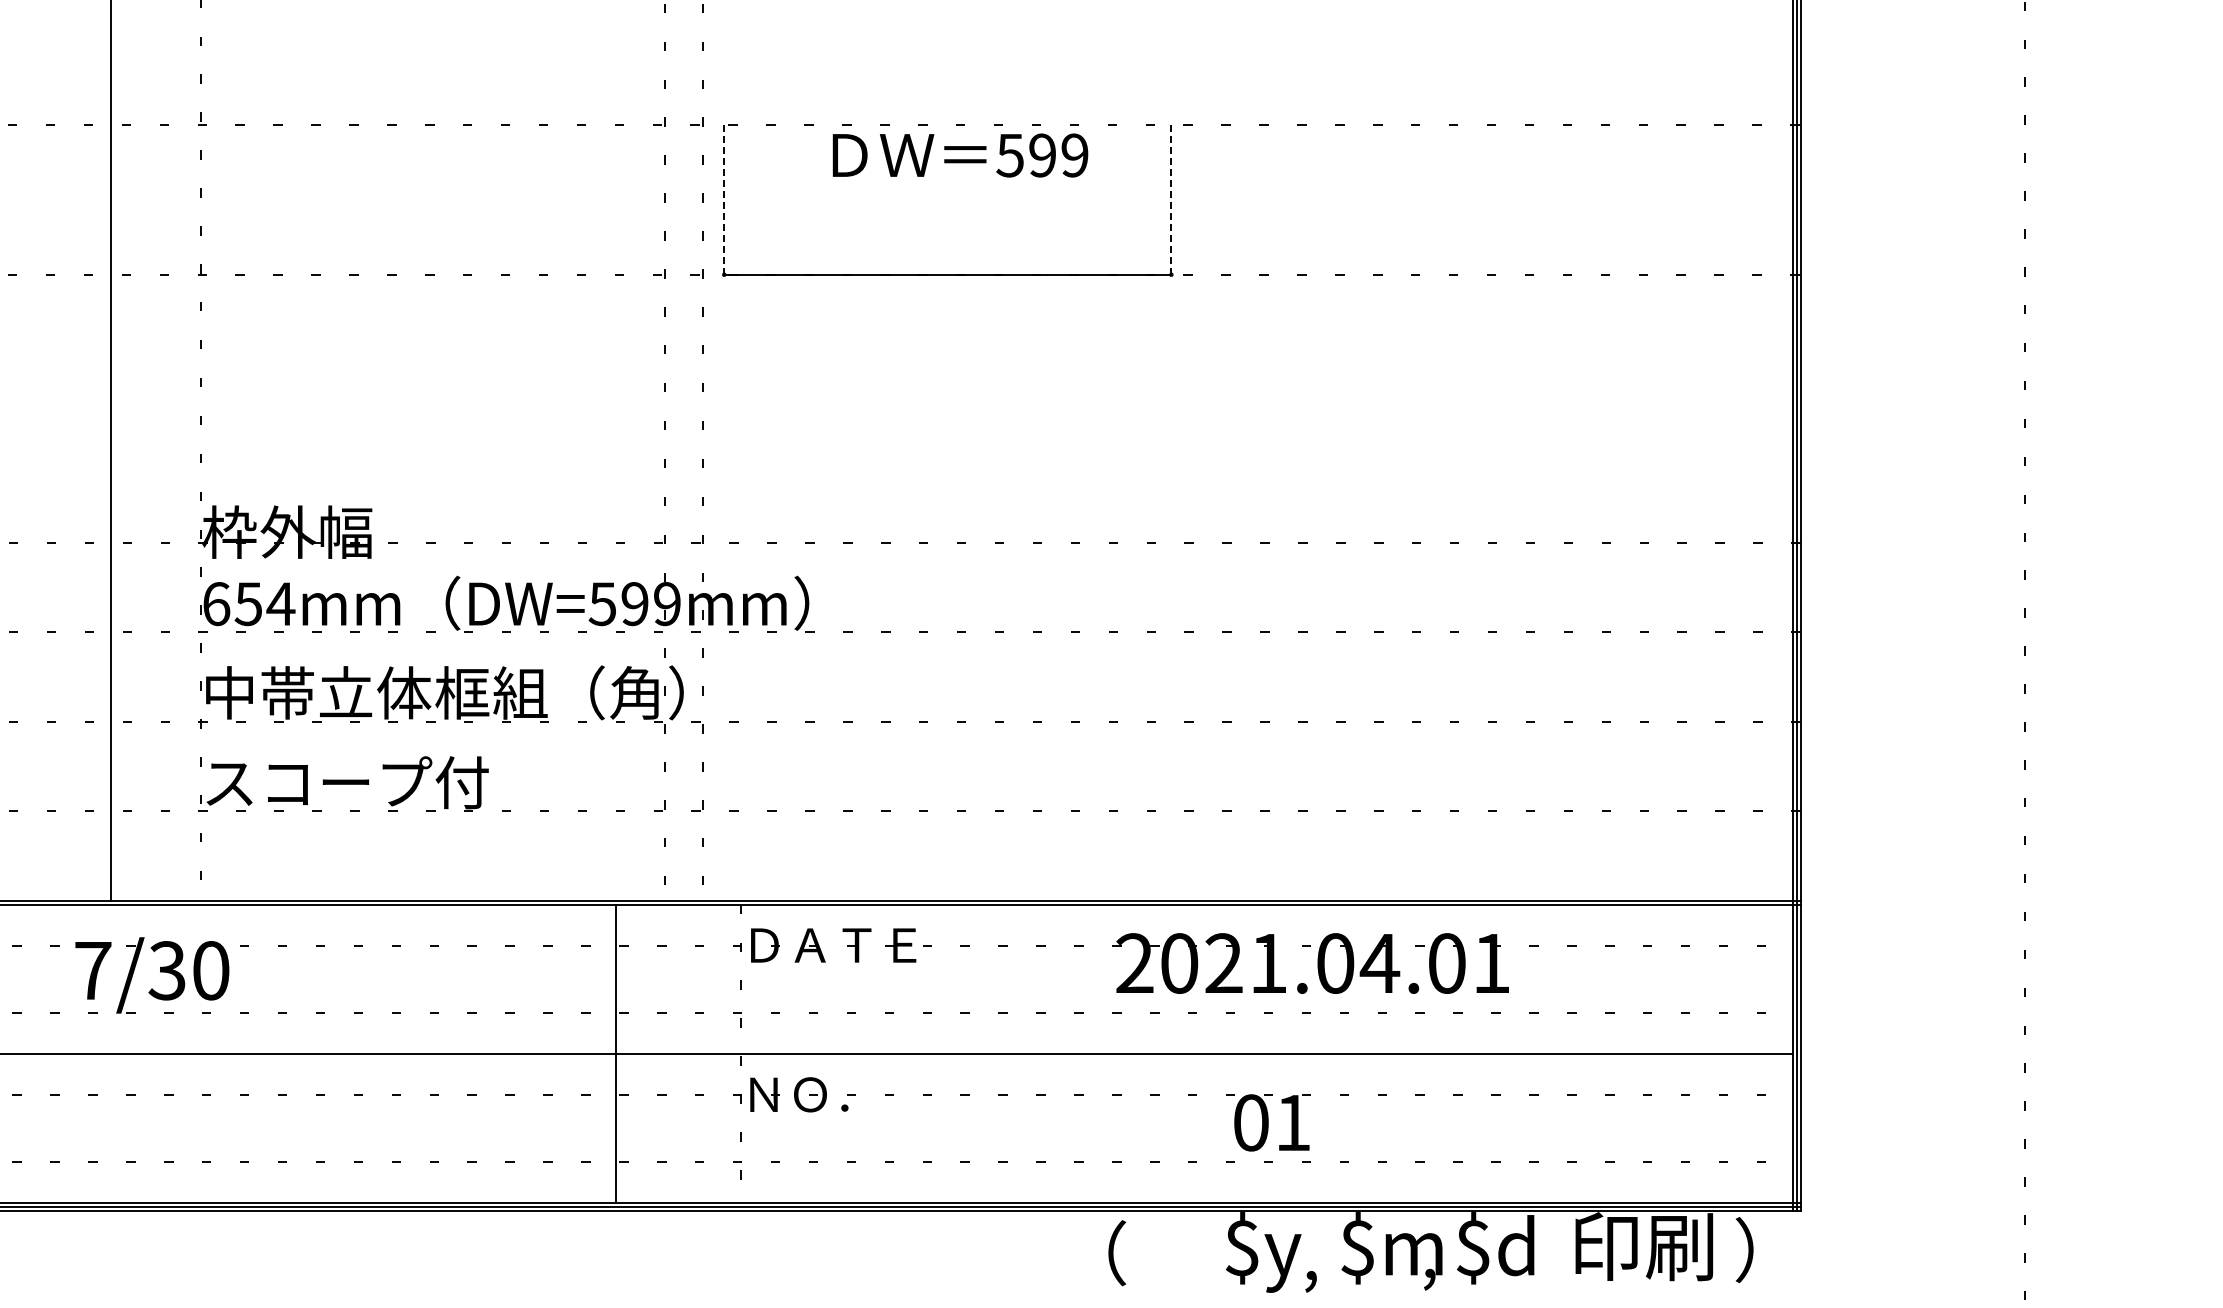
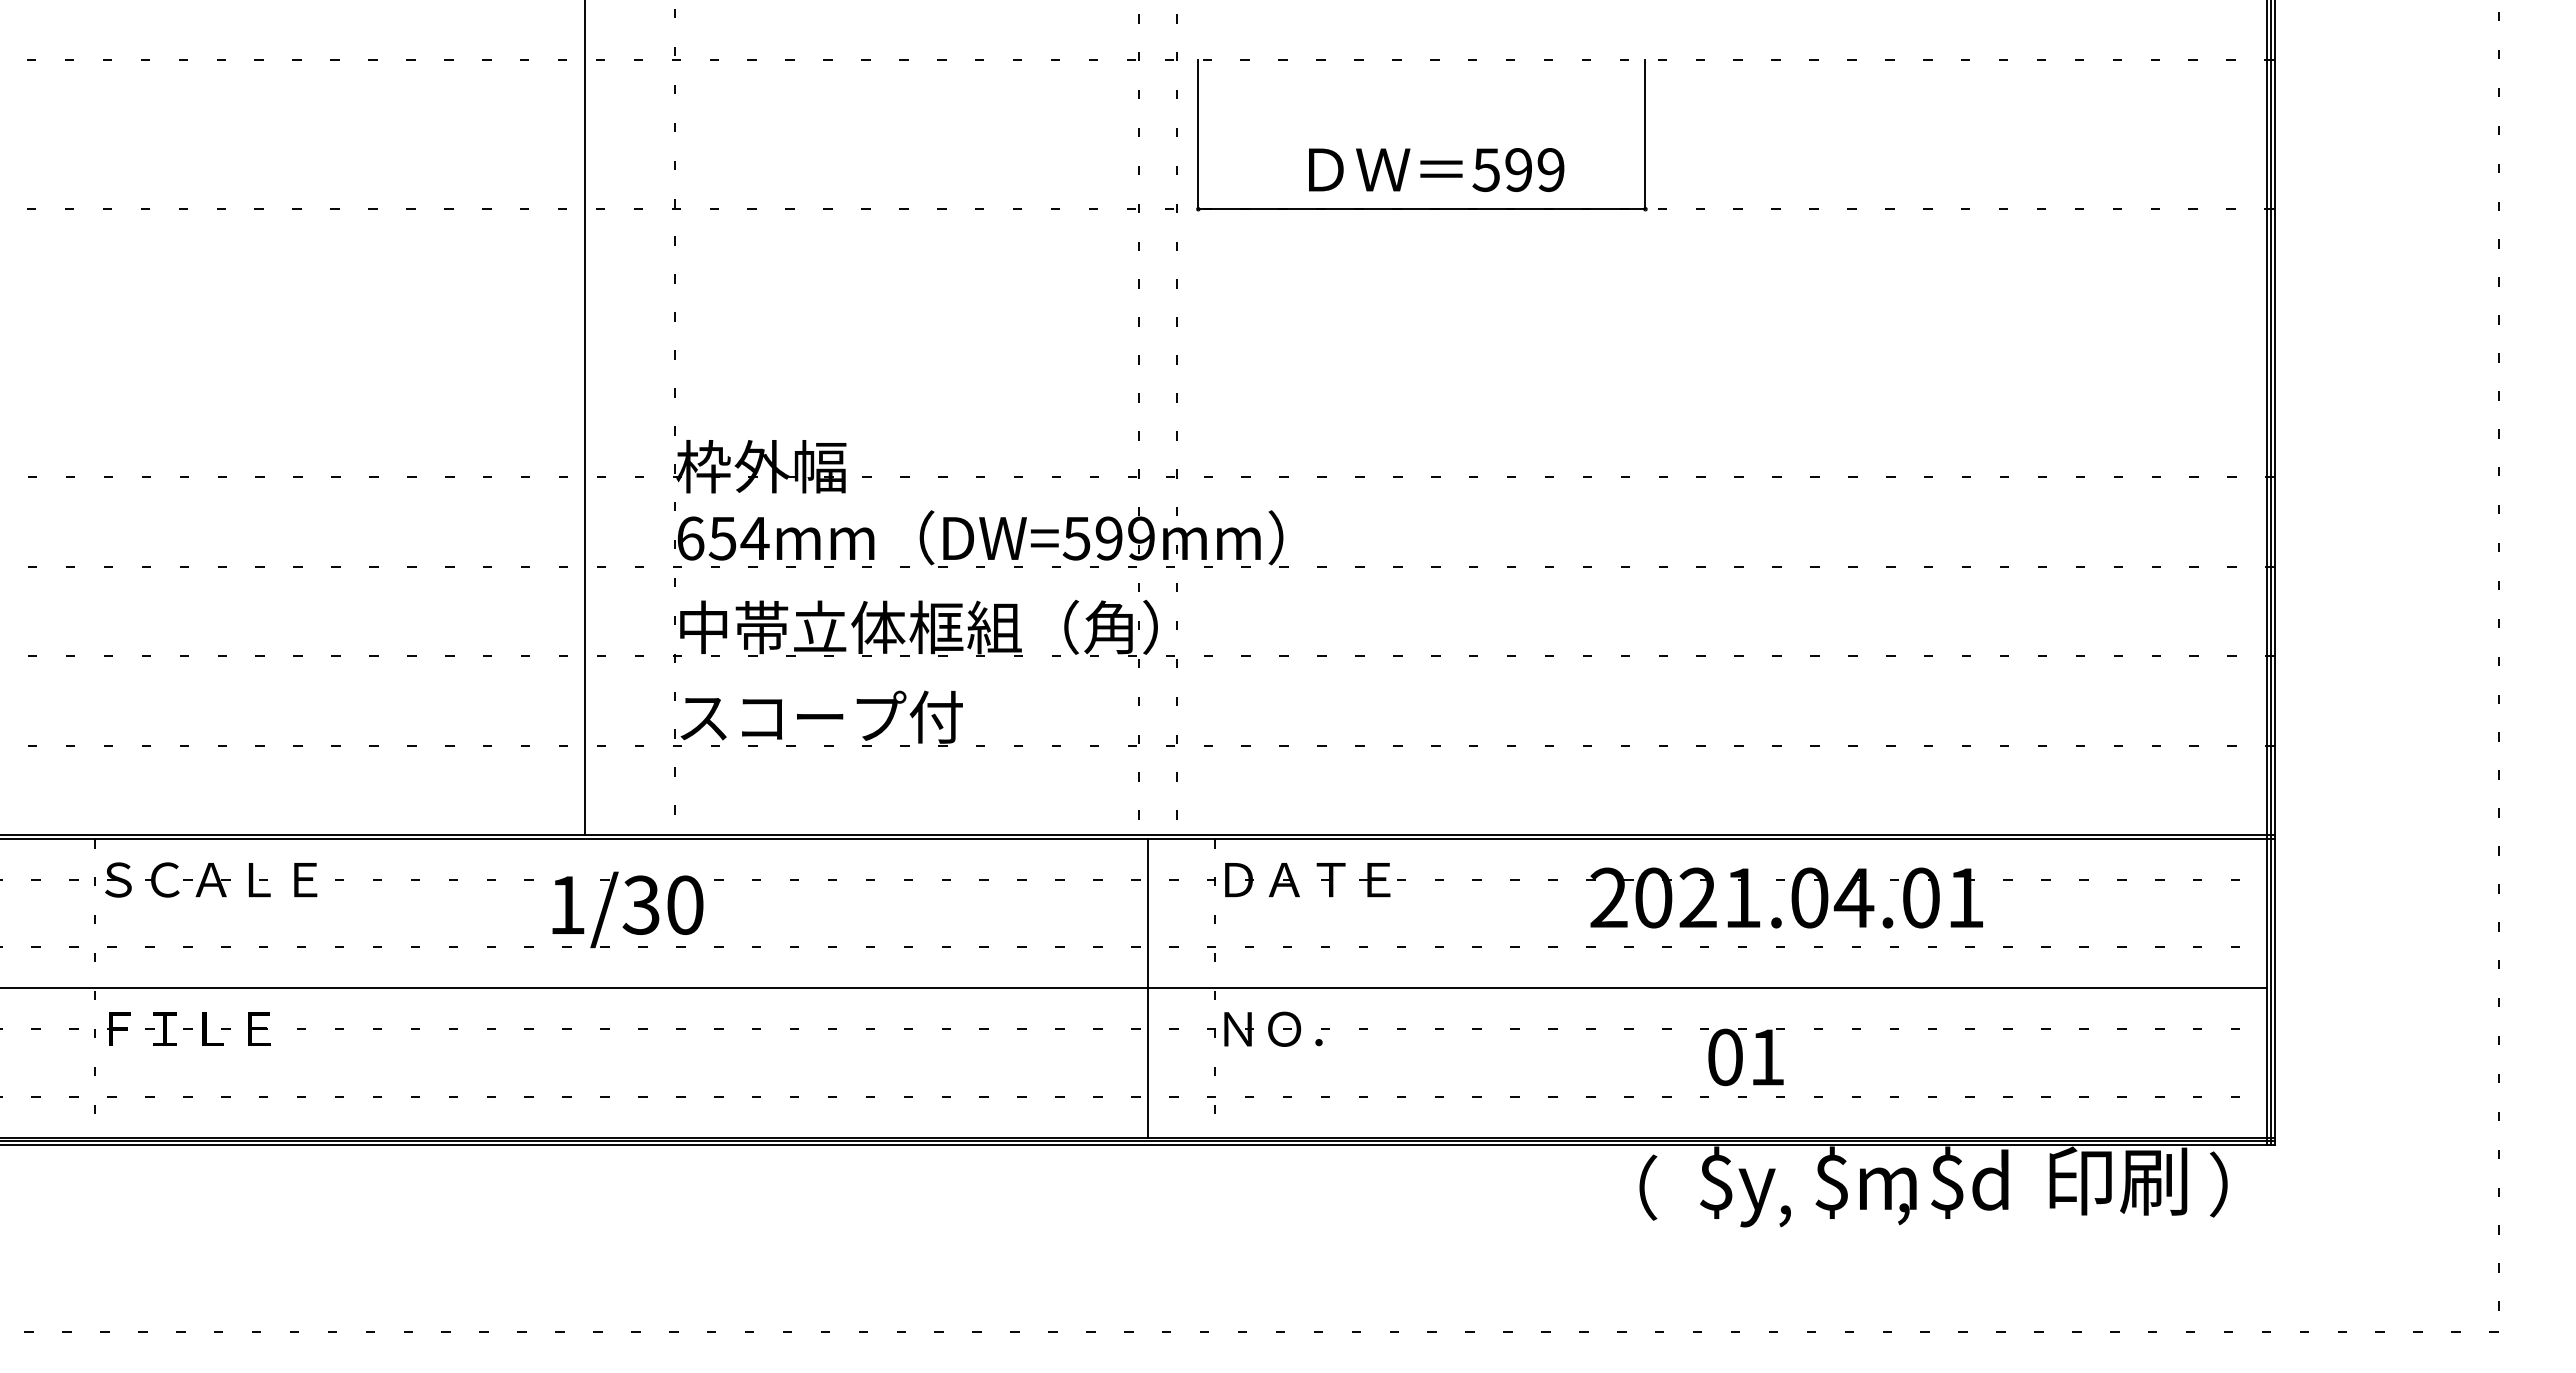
text: (960, 155) -> (1436, 169), moved
line: (724, 200) -> (1198, 134), dashed -> solid
line: (1171, 200) -> (1645, 134), dashed -> solid
text: (93, 970) -> (567, 904), 7/30 -> 1/30
line: (616, 1054) -> (1147, 988), moved
text: (1117, 1253) -> (1648, 1187), moved

